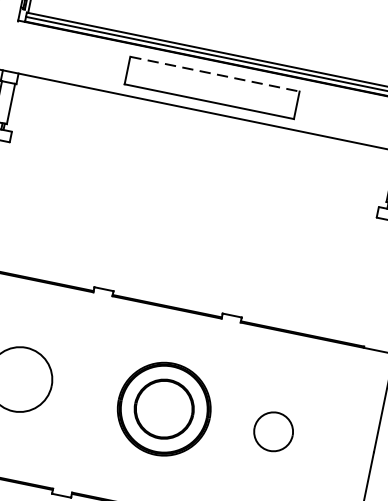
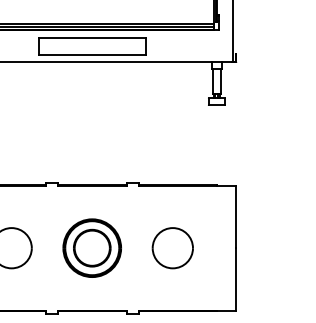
line: (215, 73) -> (92, 37), dashed -> solid
part: (163, 407) -> (91, 247), moved
part: (273, 432) -> (172, 248), size x1.67

